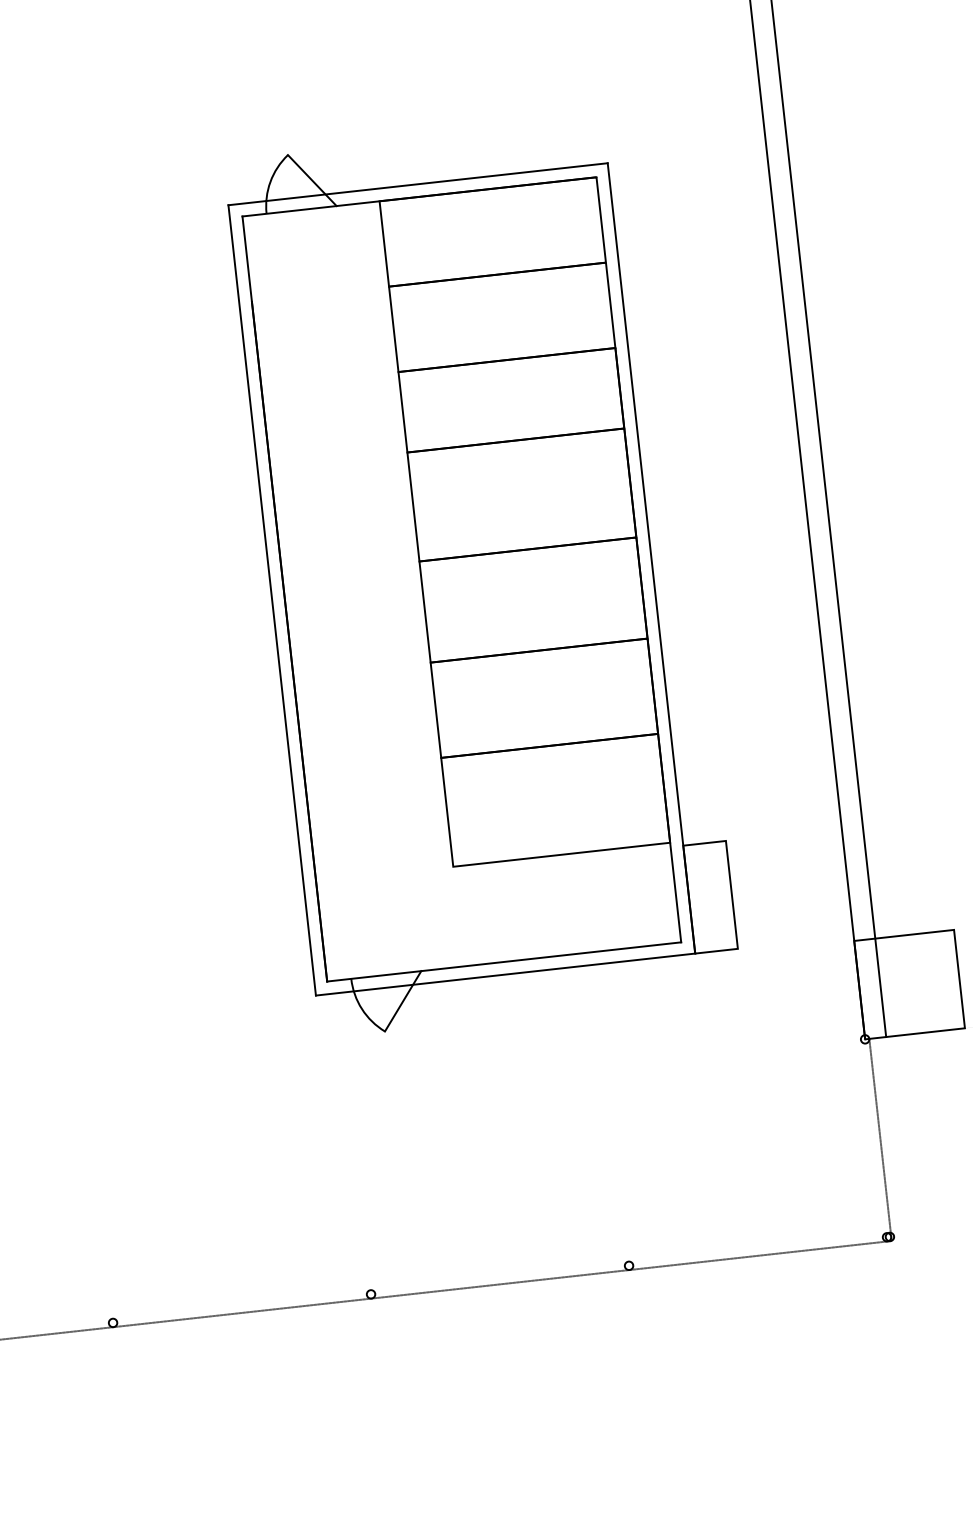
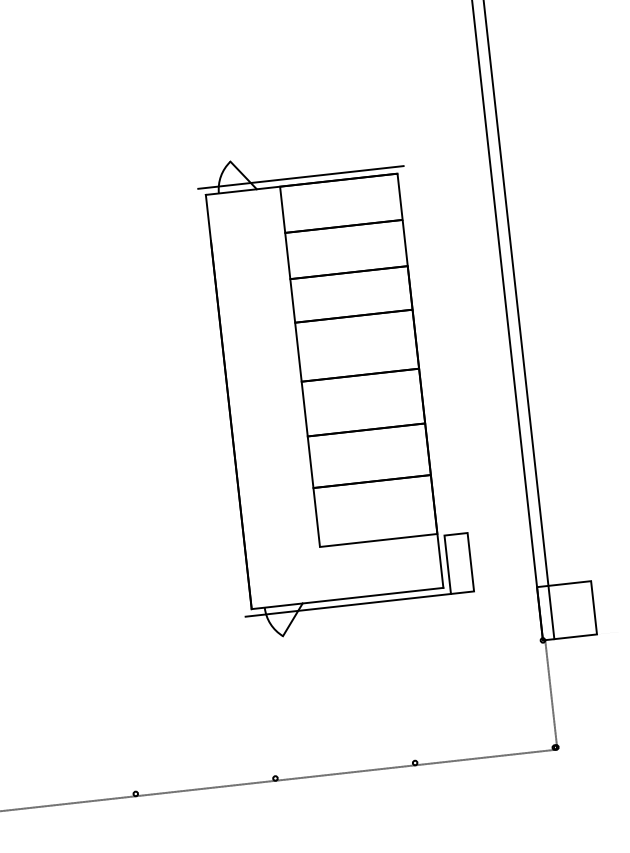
line: (650, 557) -> (426, 379), removed
line: (271, 599) -> (221, 402), removed

